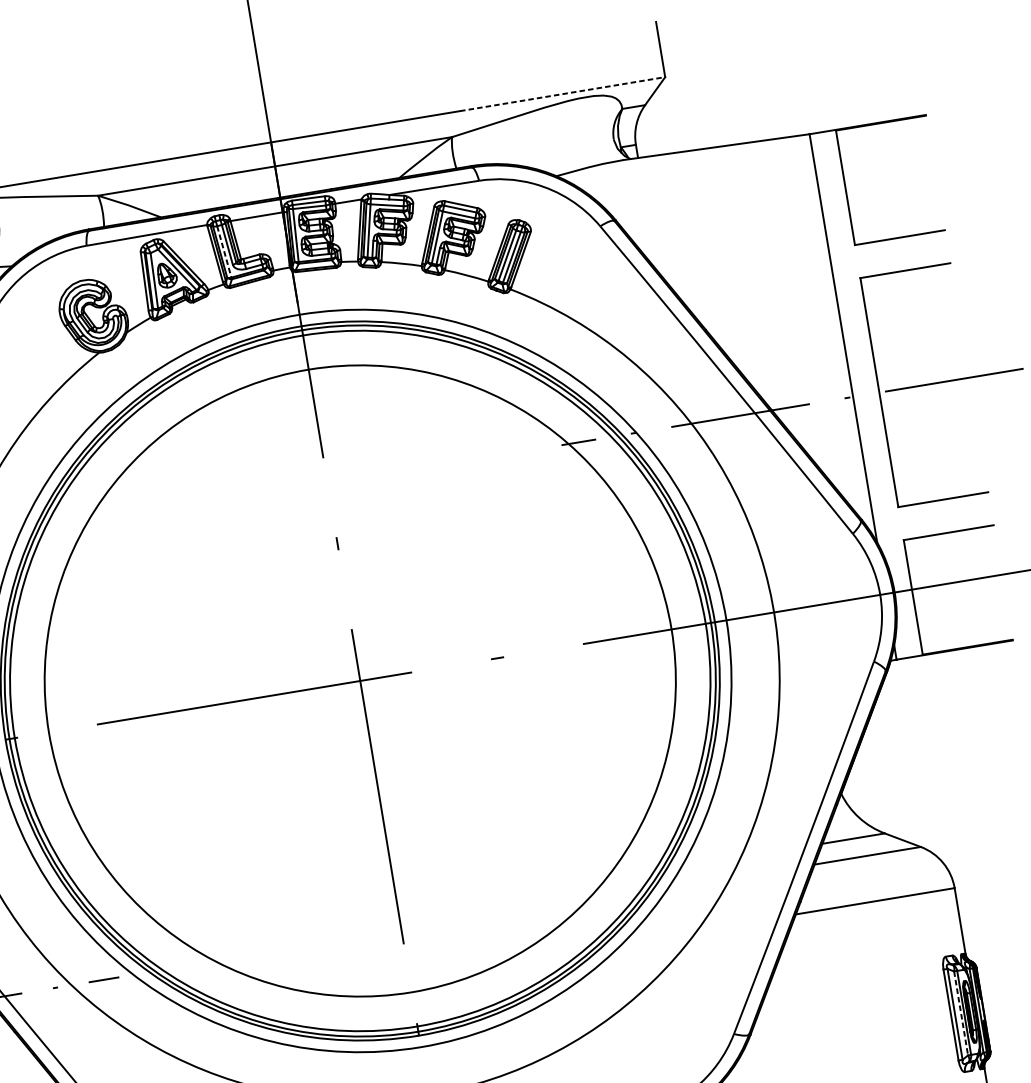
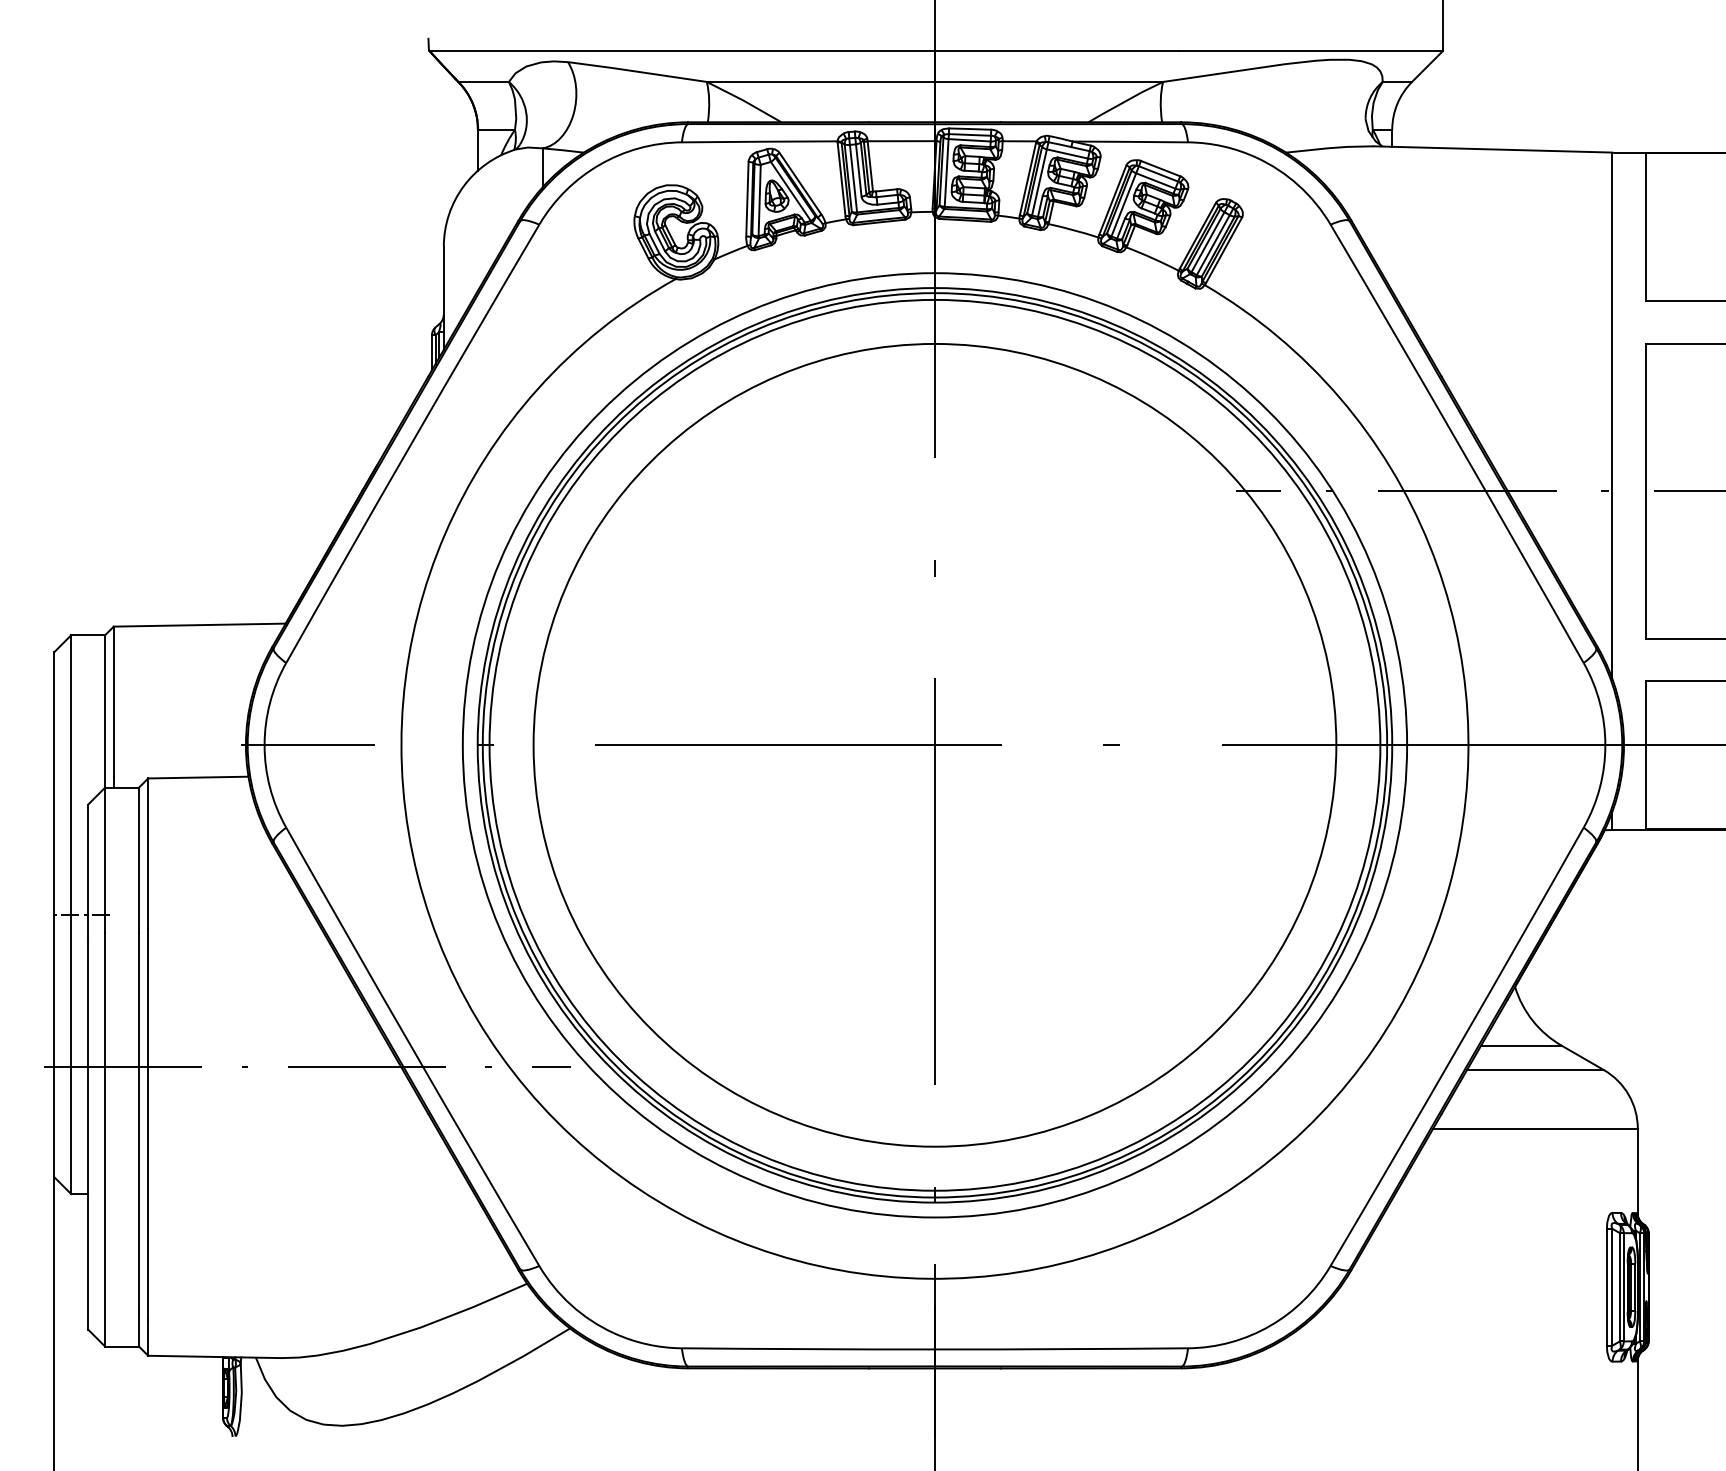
line: (563, 93) -> (1311, 50), dashed -> solid
line: (224, 251) -> (853, 178), dashed -> solid
line: (960, 1013) -> (1619, 1287), dashed -> solid

